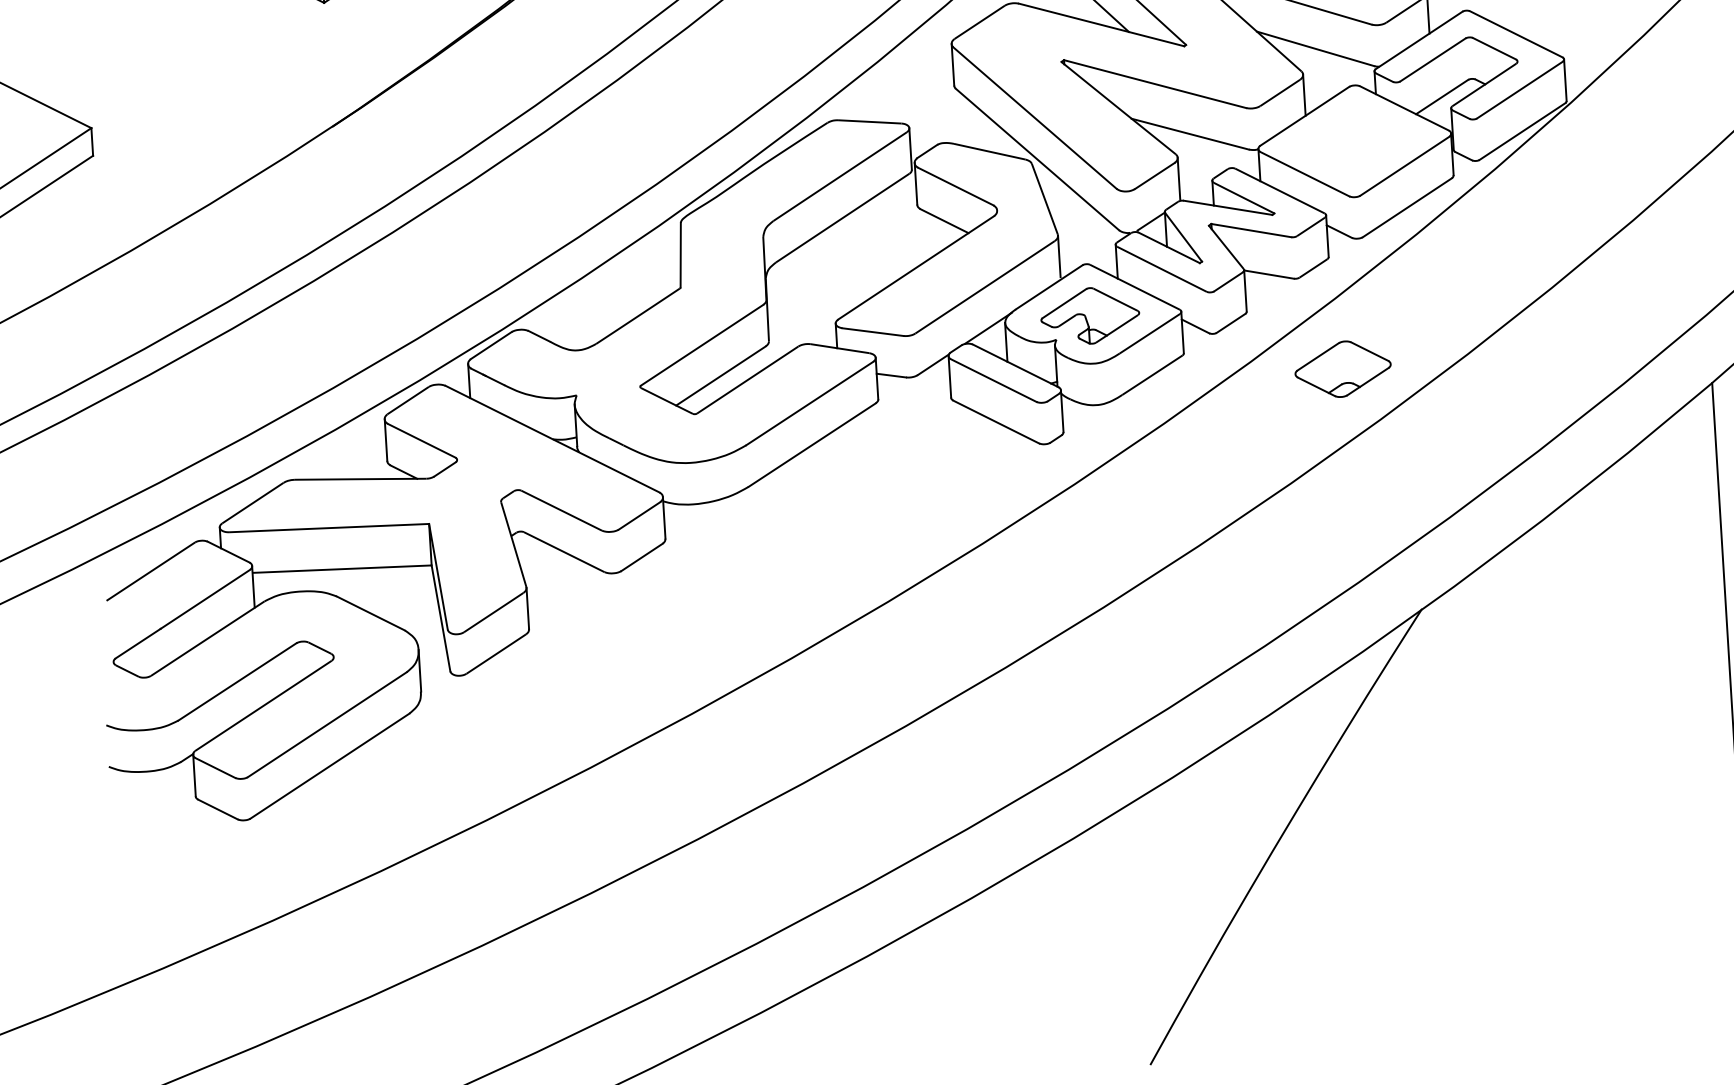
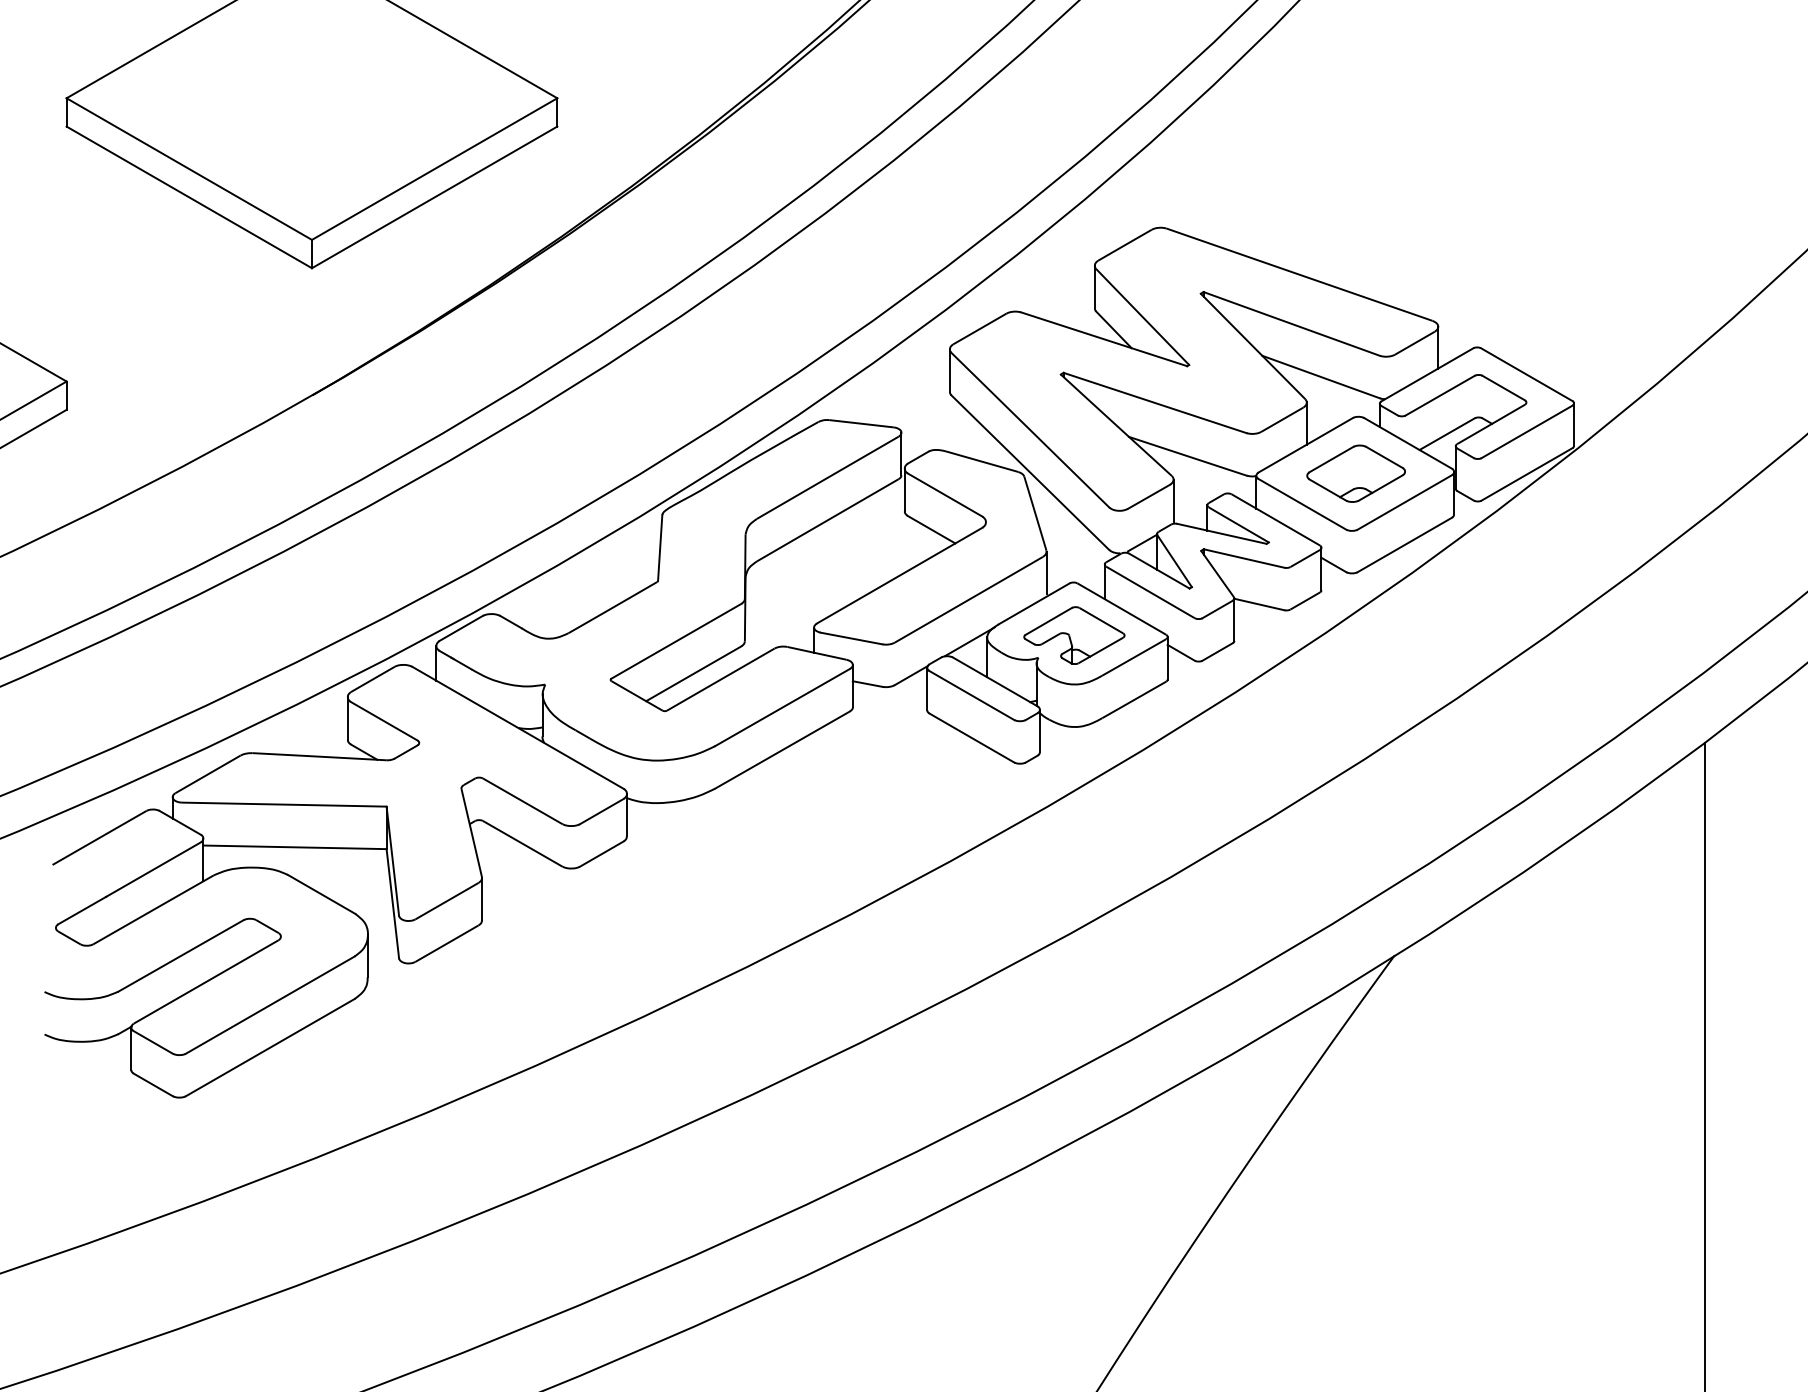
part: (1342, 369) -> (1355, 473), moved

